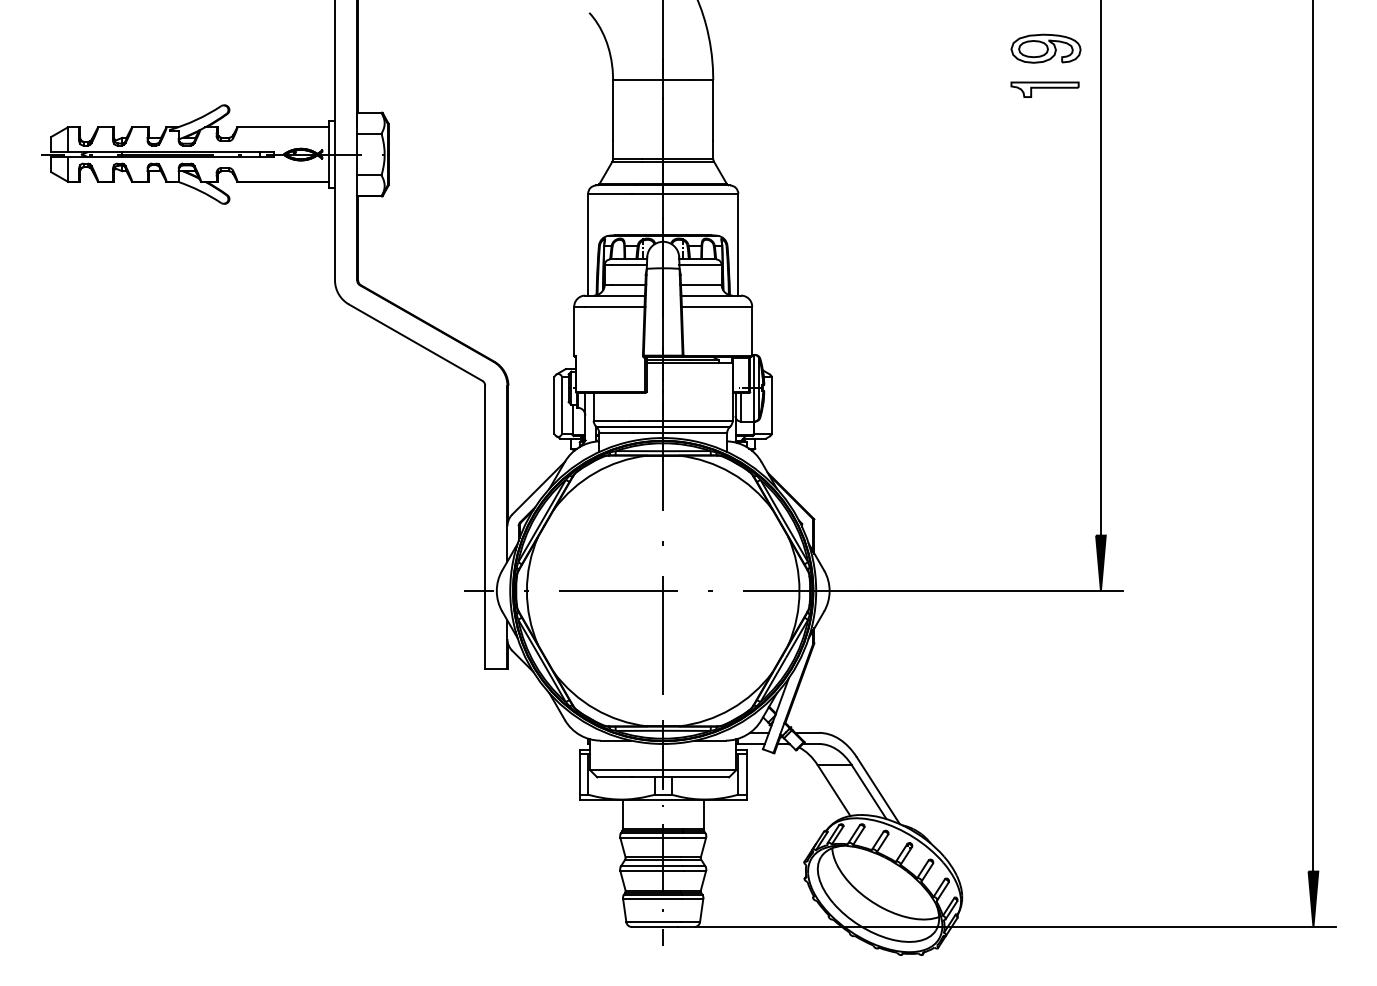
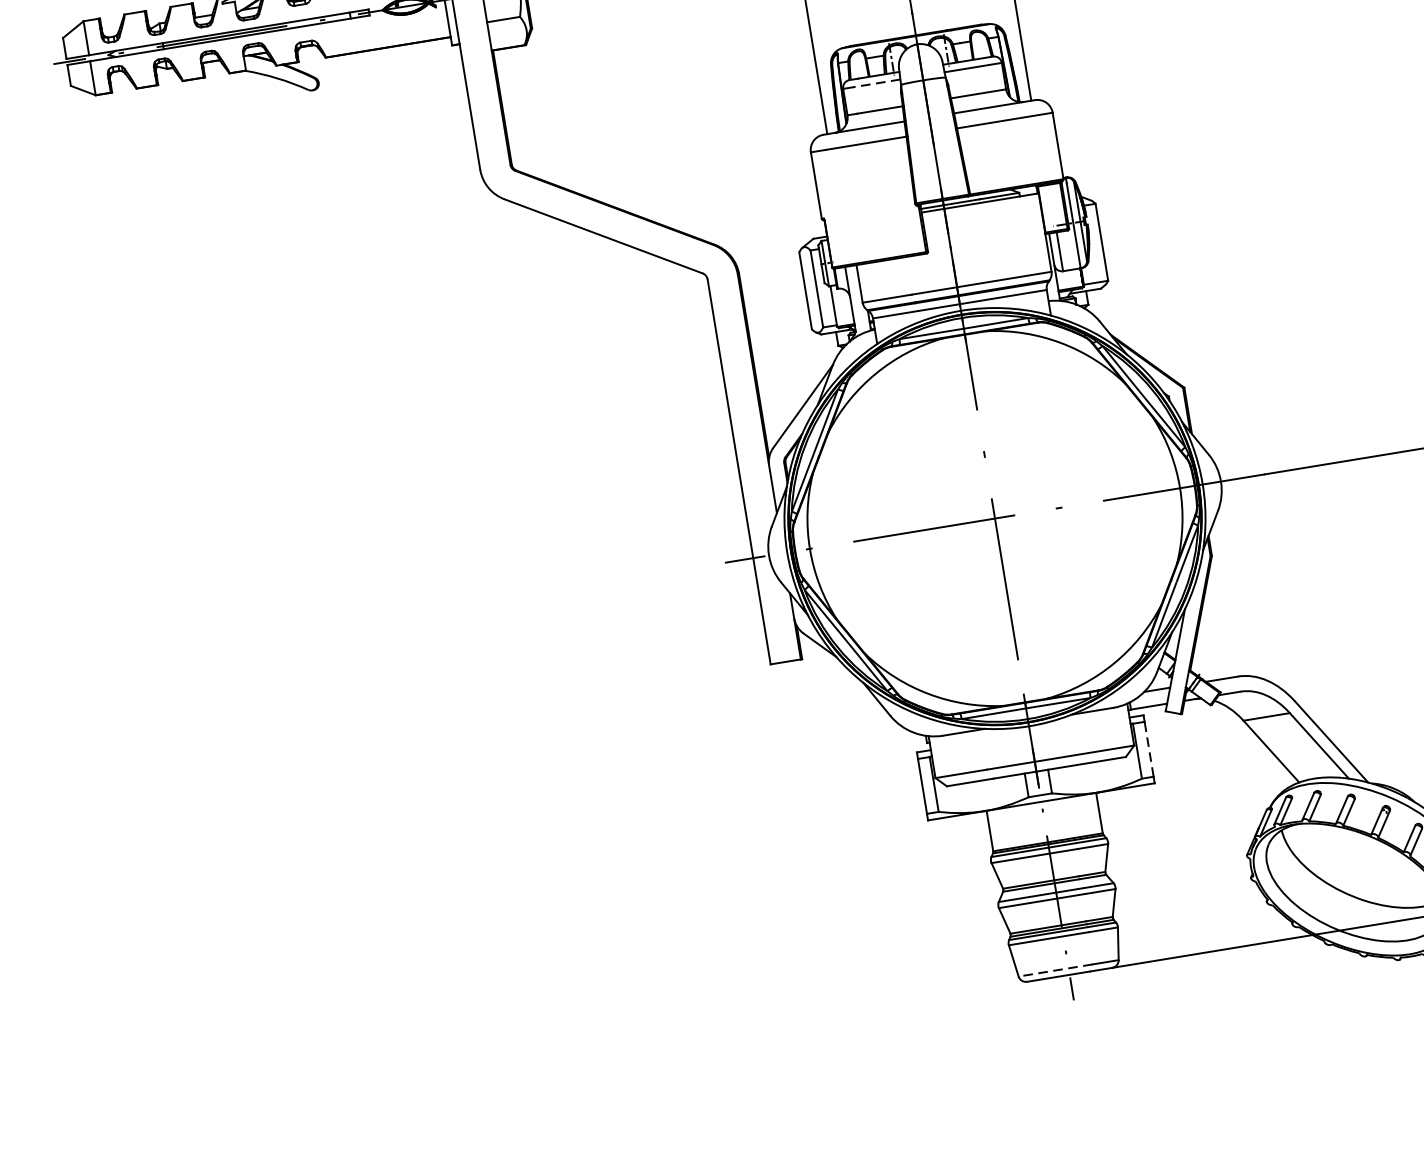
line: (628, 265) -> (875, 84), solid -> dashed
line: (746, 774) -> (1148, 749), solid -> dashed
line: (653, 922) -> (1055, 970), solid -> dashed

